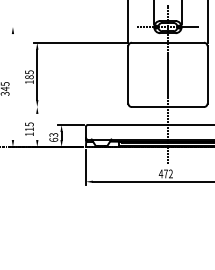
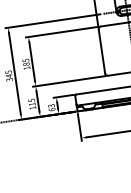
line: (71, 27) -> (53, 21), added
line: (12, 87) -> (14, 74), added
line: (80, 107) -> (68, 81), added
line: (37, 126) -> (38, 101), added

